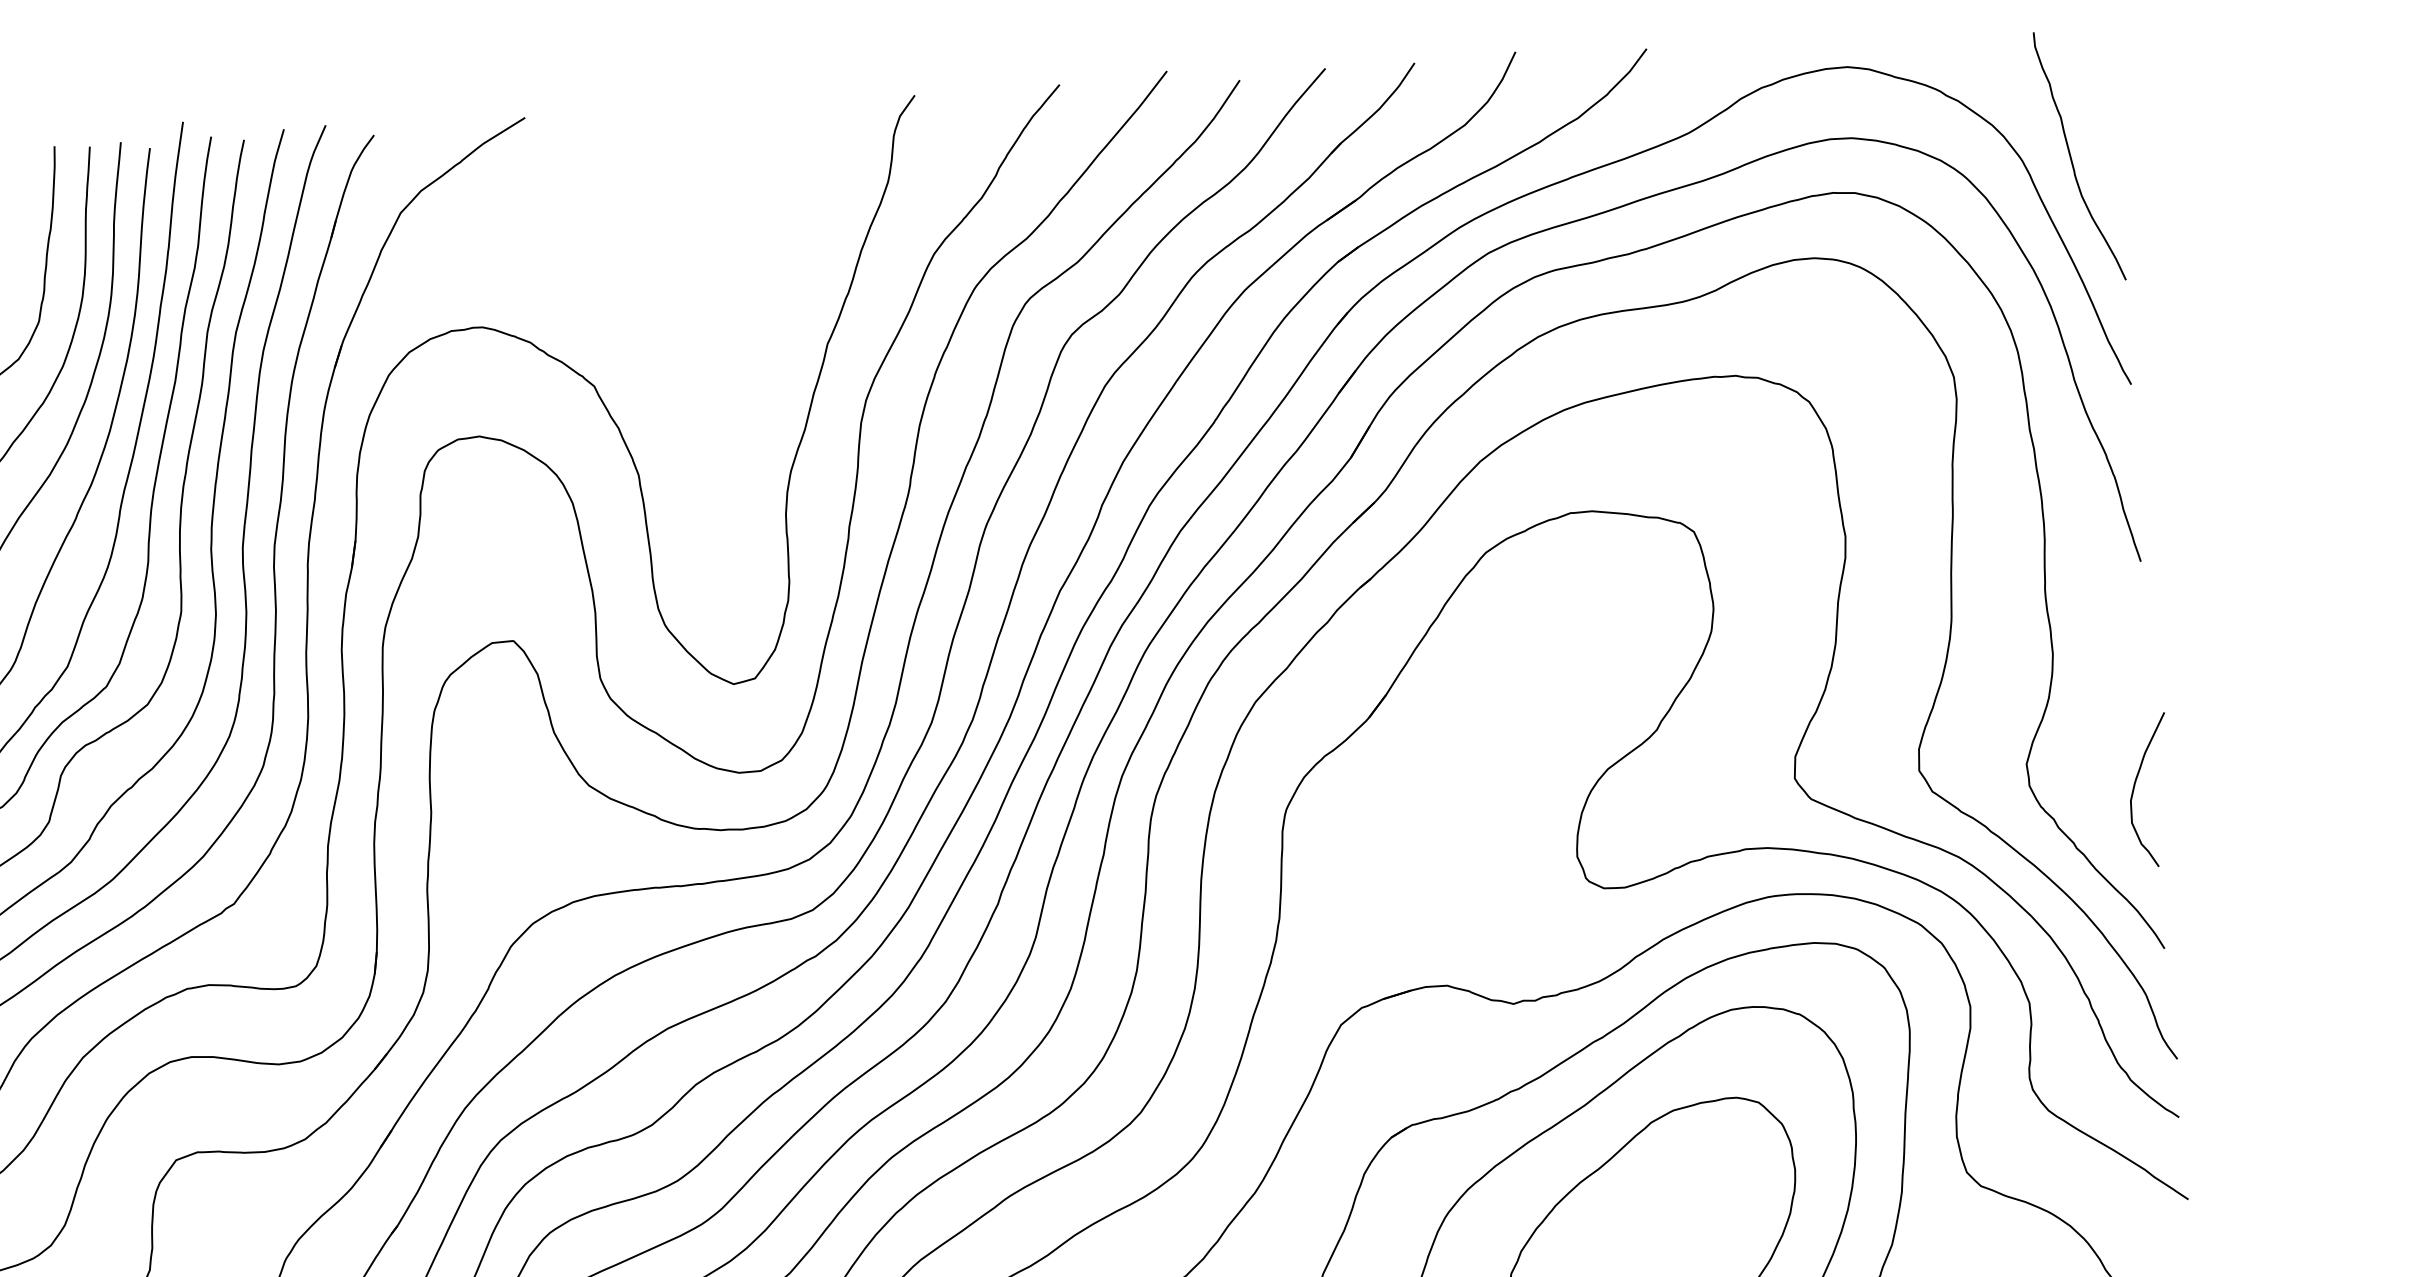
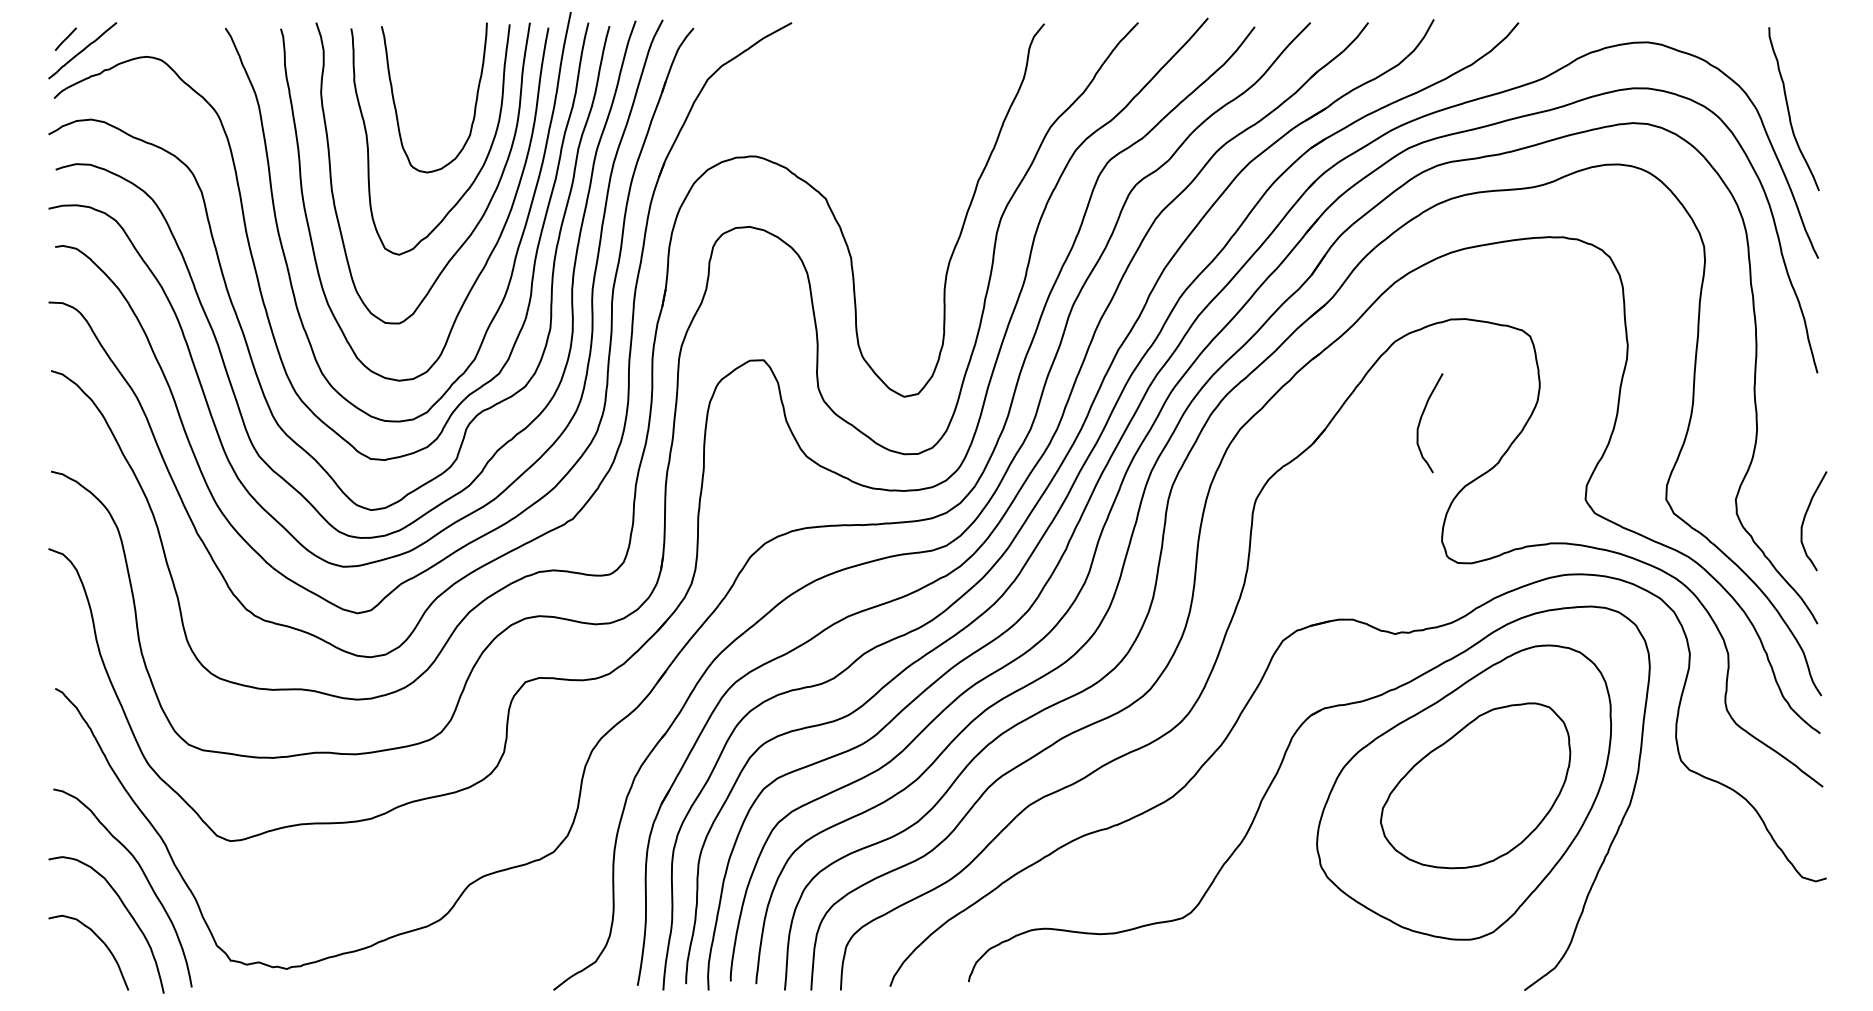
curve: (1534, 671) -> (1421, 420), added

